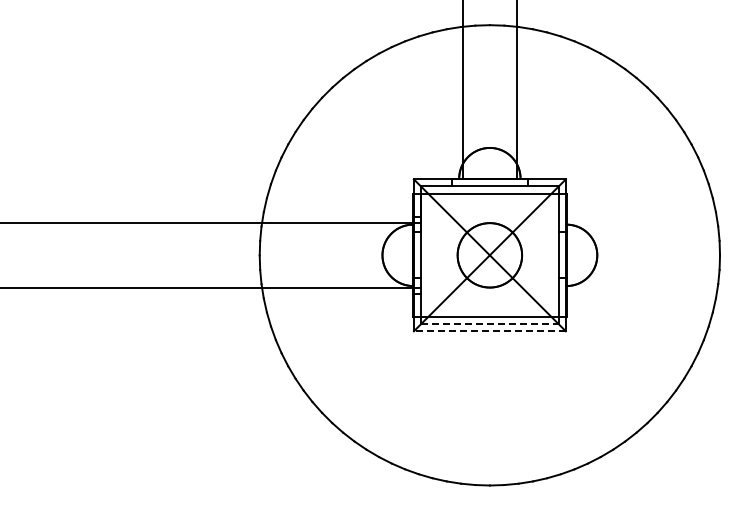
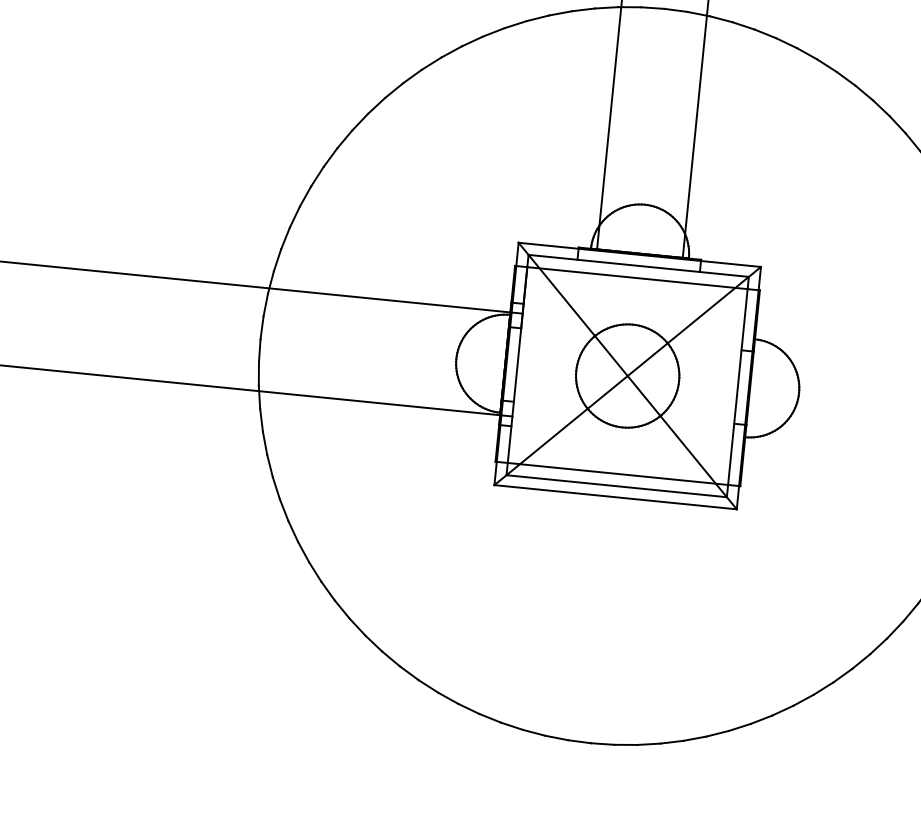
line: (490, 324) -> (617, 486), dashed -> solid
line: (489, 331) -> (614, 497), dashed -> solid

